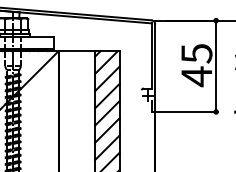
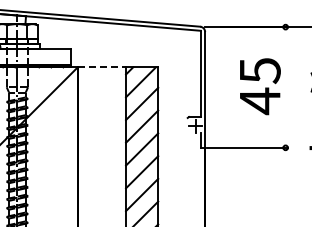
line: (77, 51) -> (102, 67), solid -> dashed
line: (216, 66) -> (285, 87), removed

